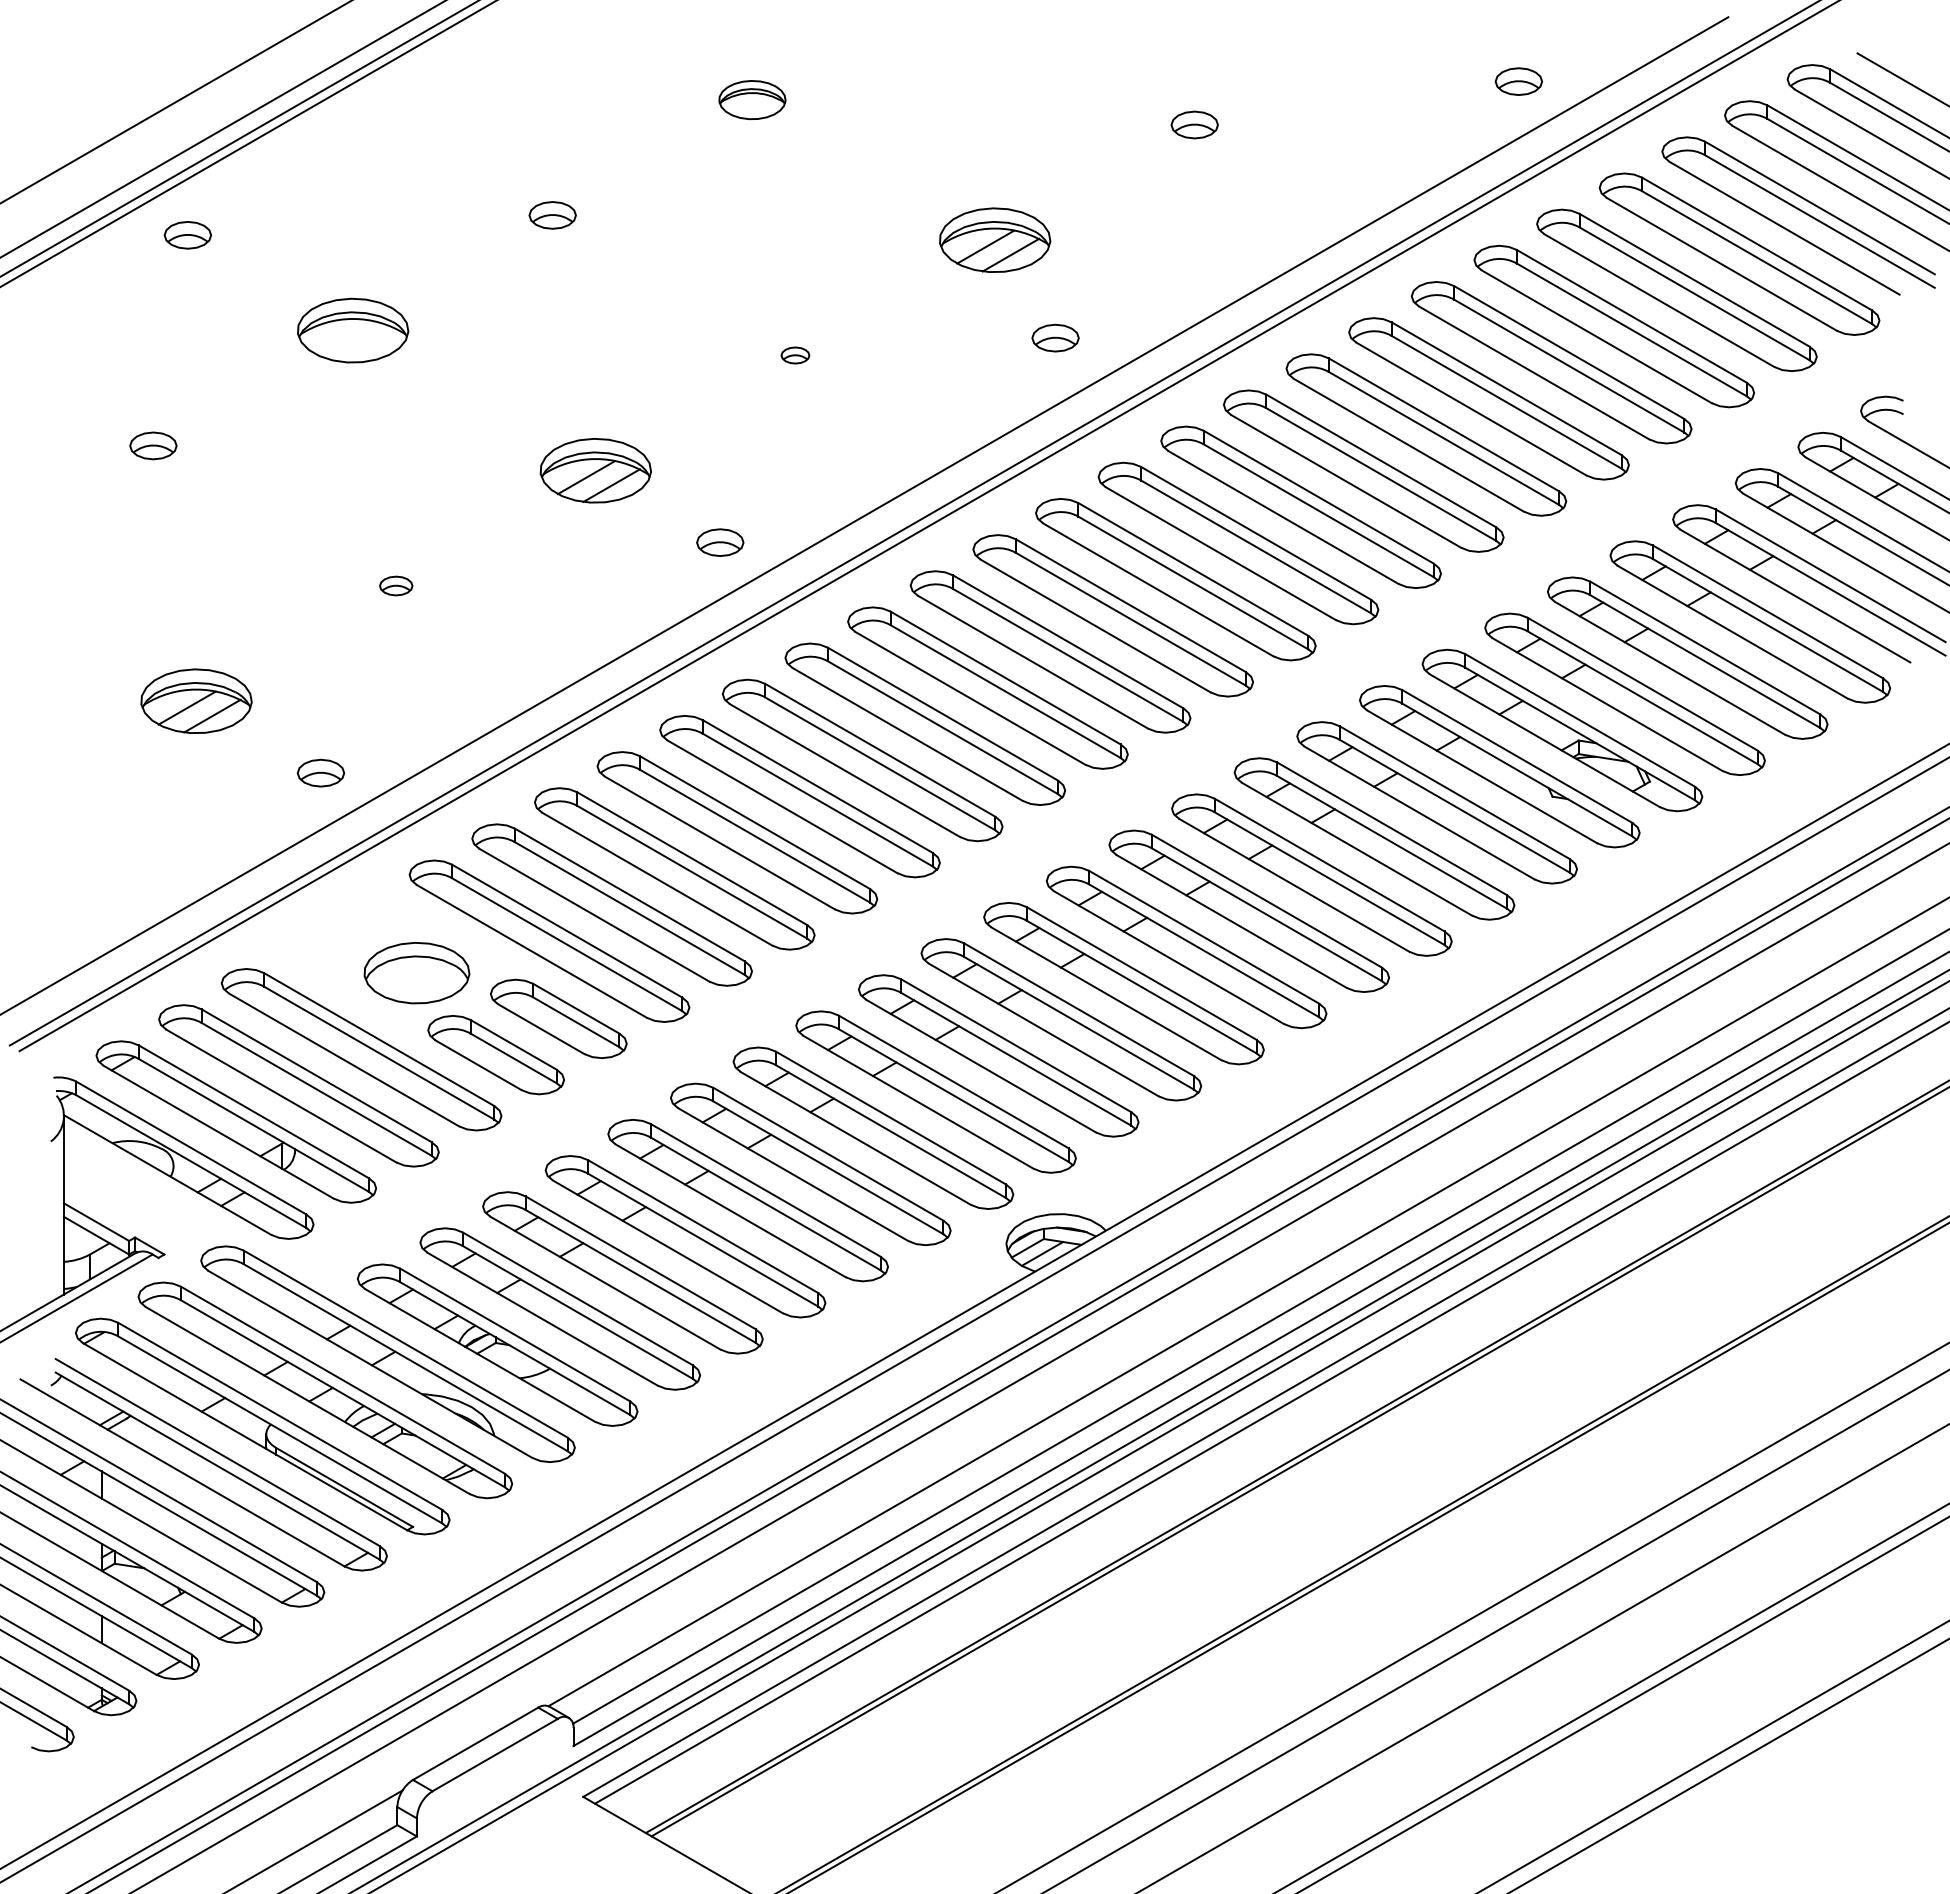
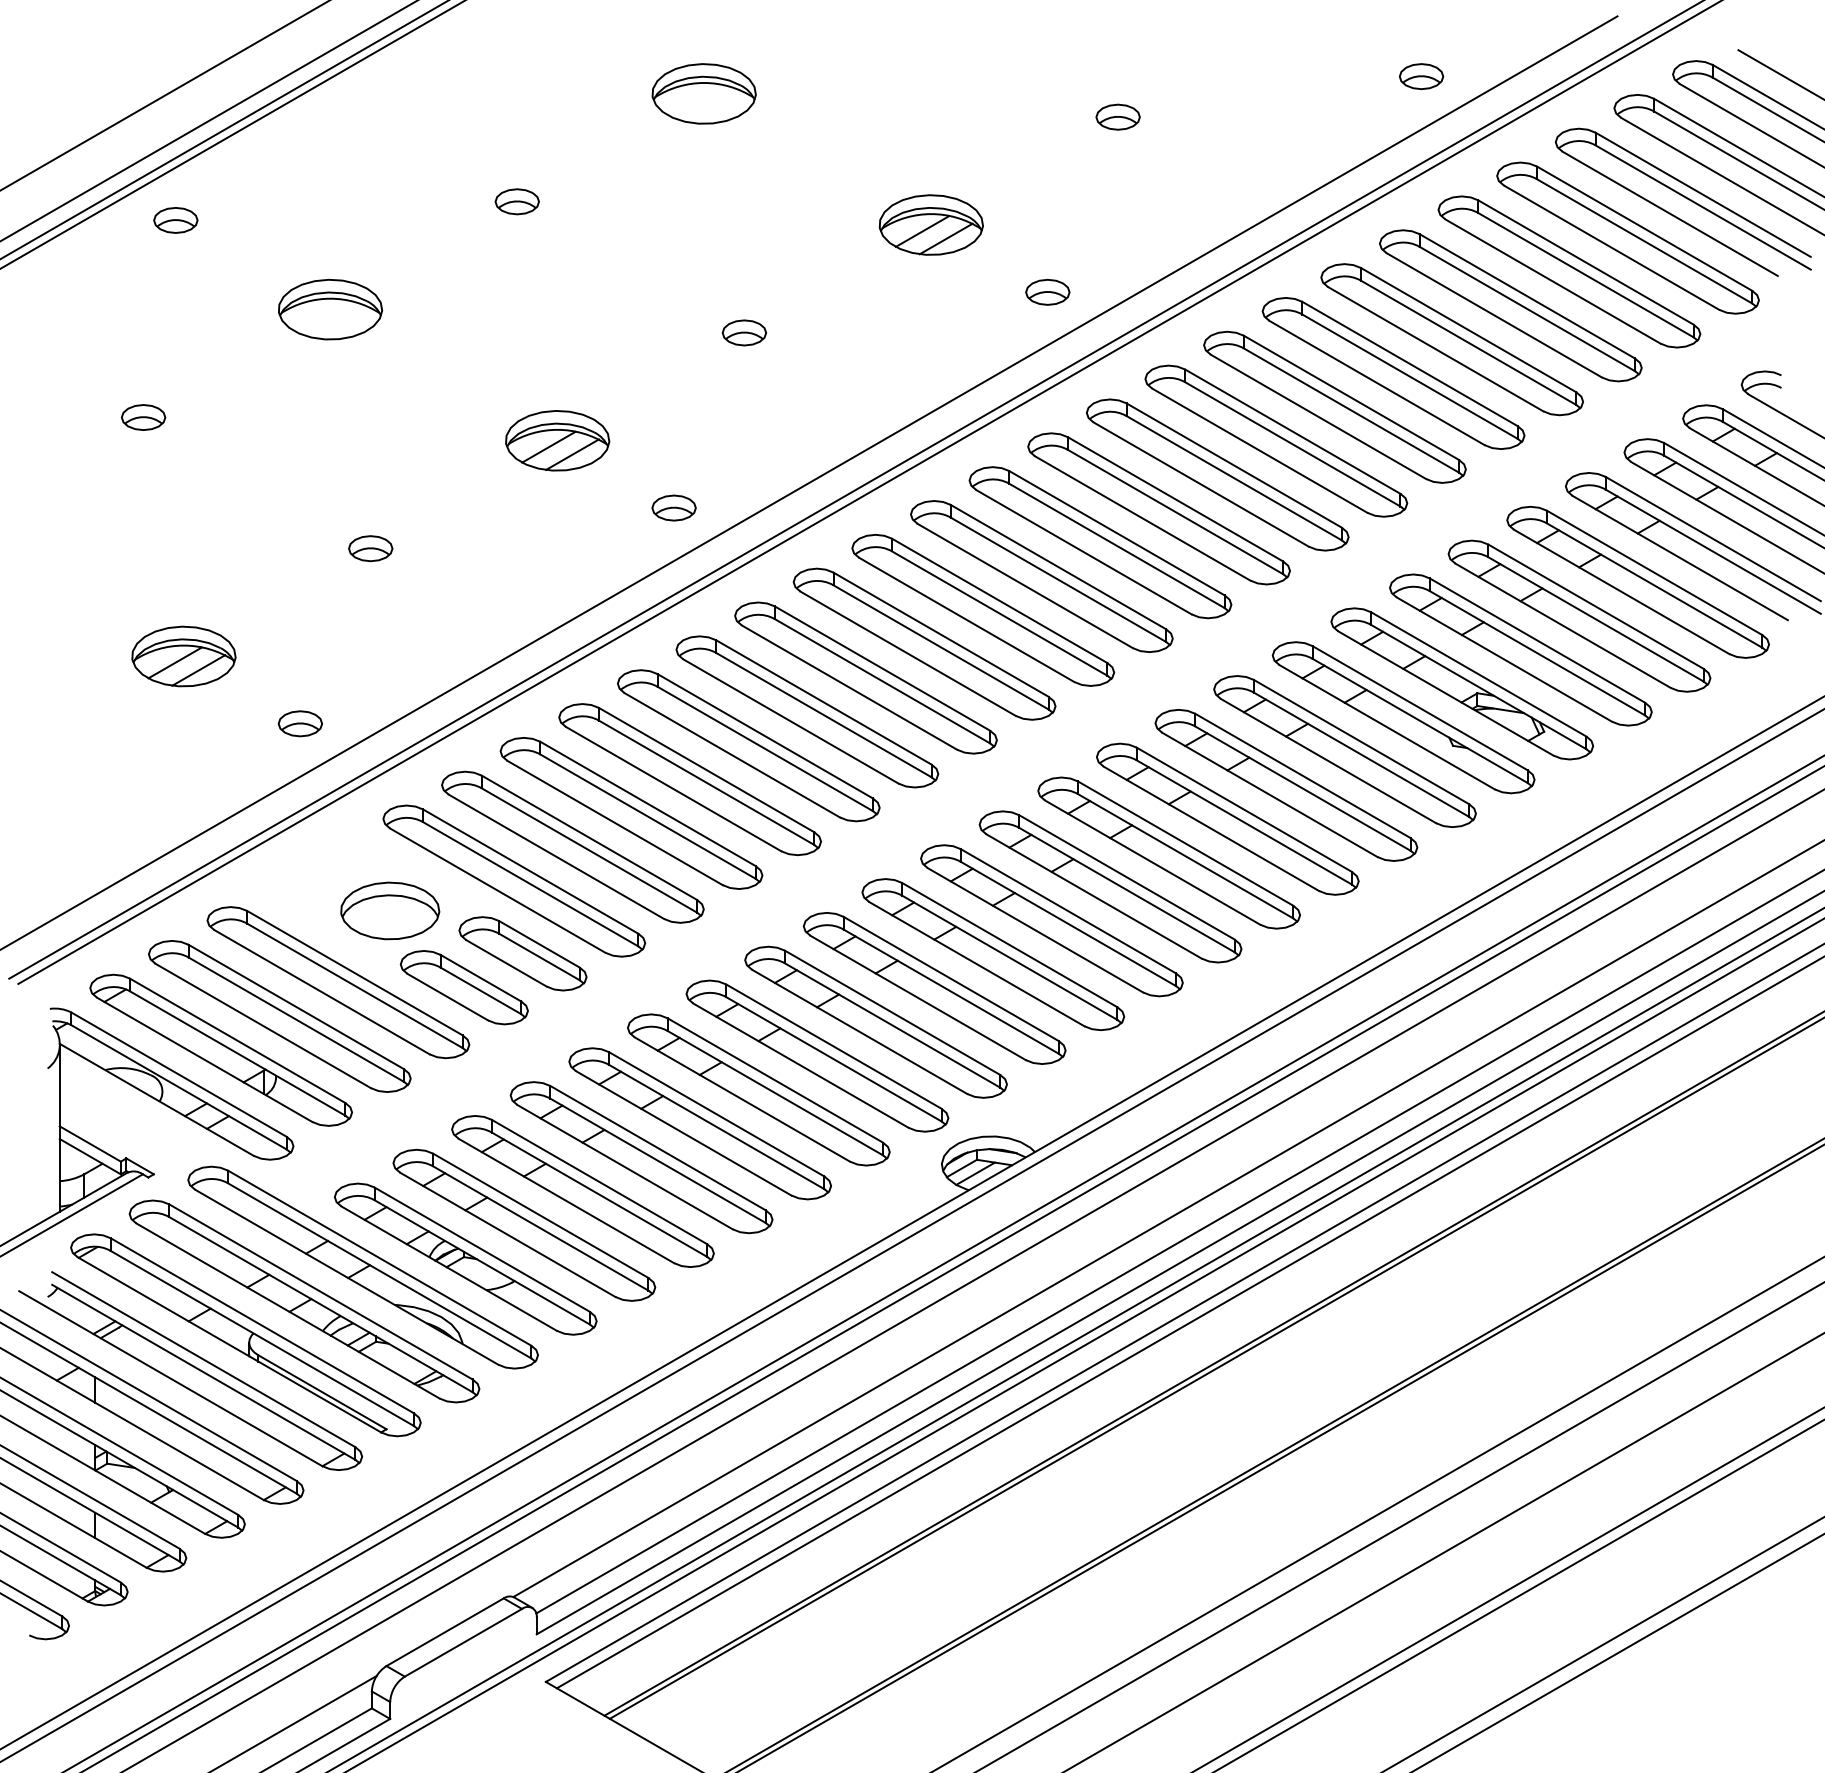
part: (752, 99) -> (704, 93), size x1.67
part: (1055, 337) -> (1047, 291), moved
part: (795, 355) -> (744, 332), size x1.67
part: (396, 585) -> (371, 548), size x1.43

